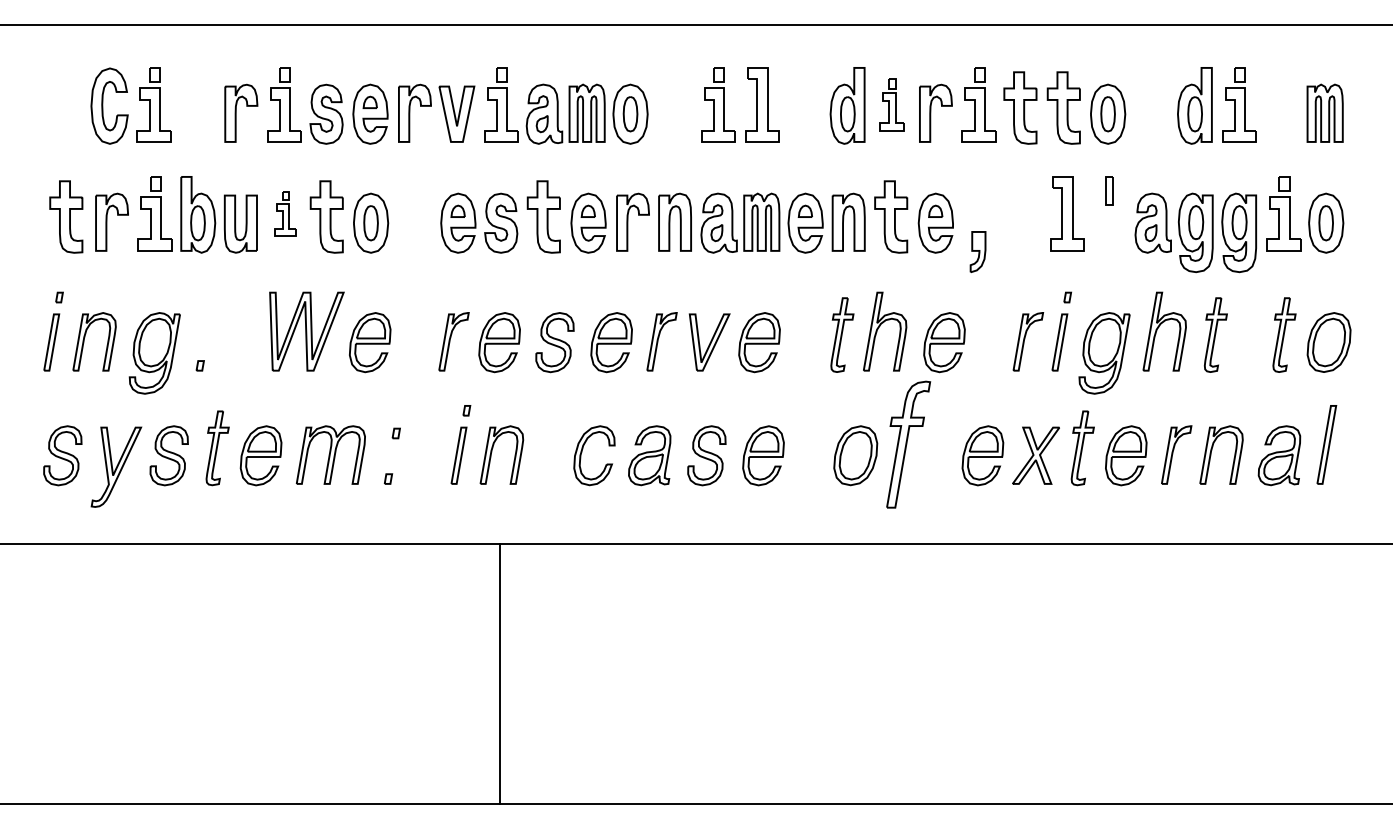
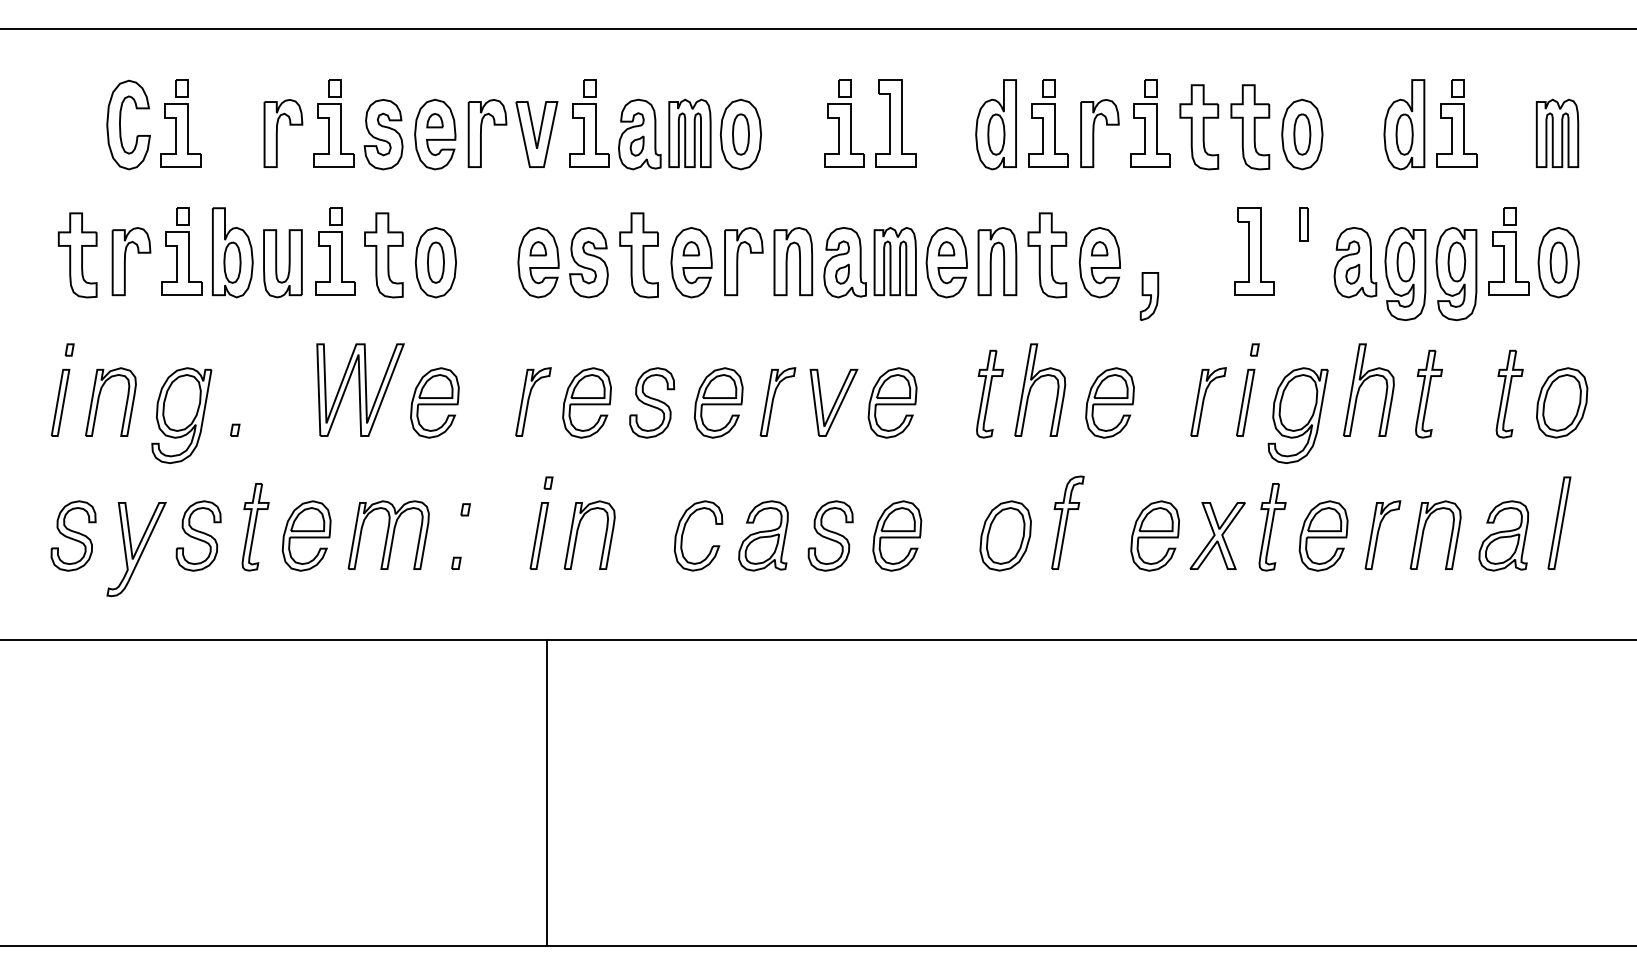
part: (892, 104) -> (1048, 123), size x1.43
part: (285, 213) -> (335, 251), size x1.67
part: (908, 444) -> (1067, 522), size x0.62
line: (499, 673) -> (546, 792), moved

